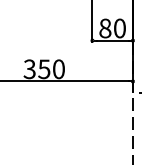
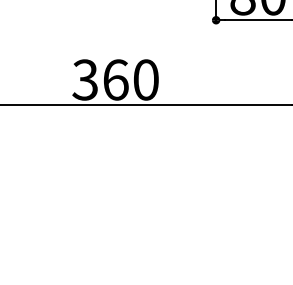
text: (44, 69) -> (116, 80), 350 -> 360

